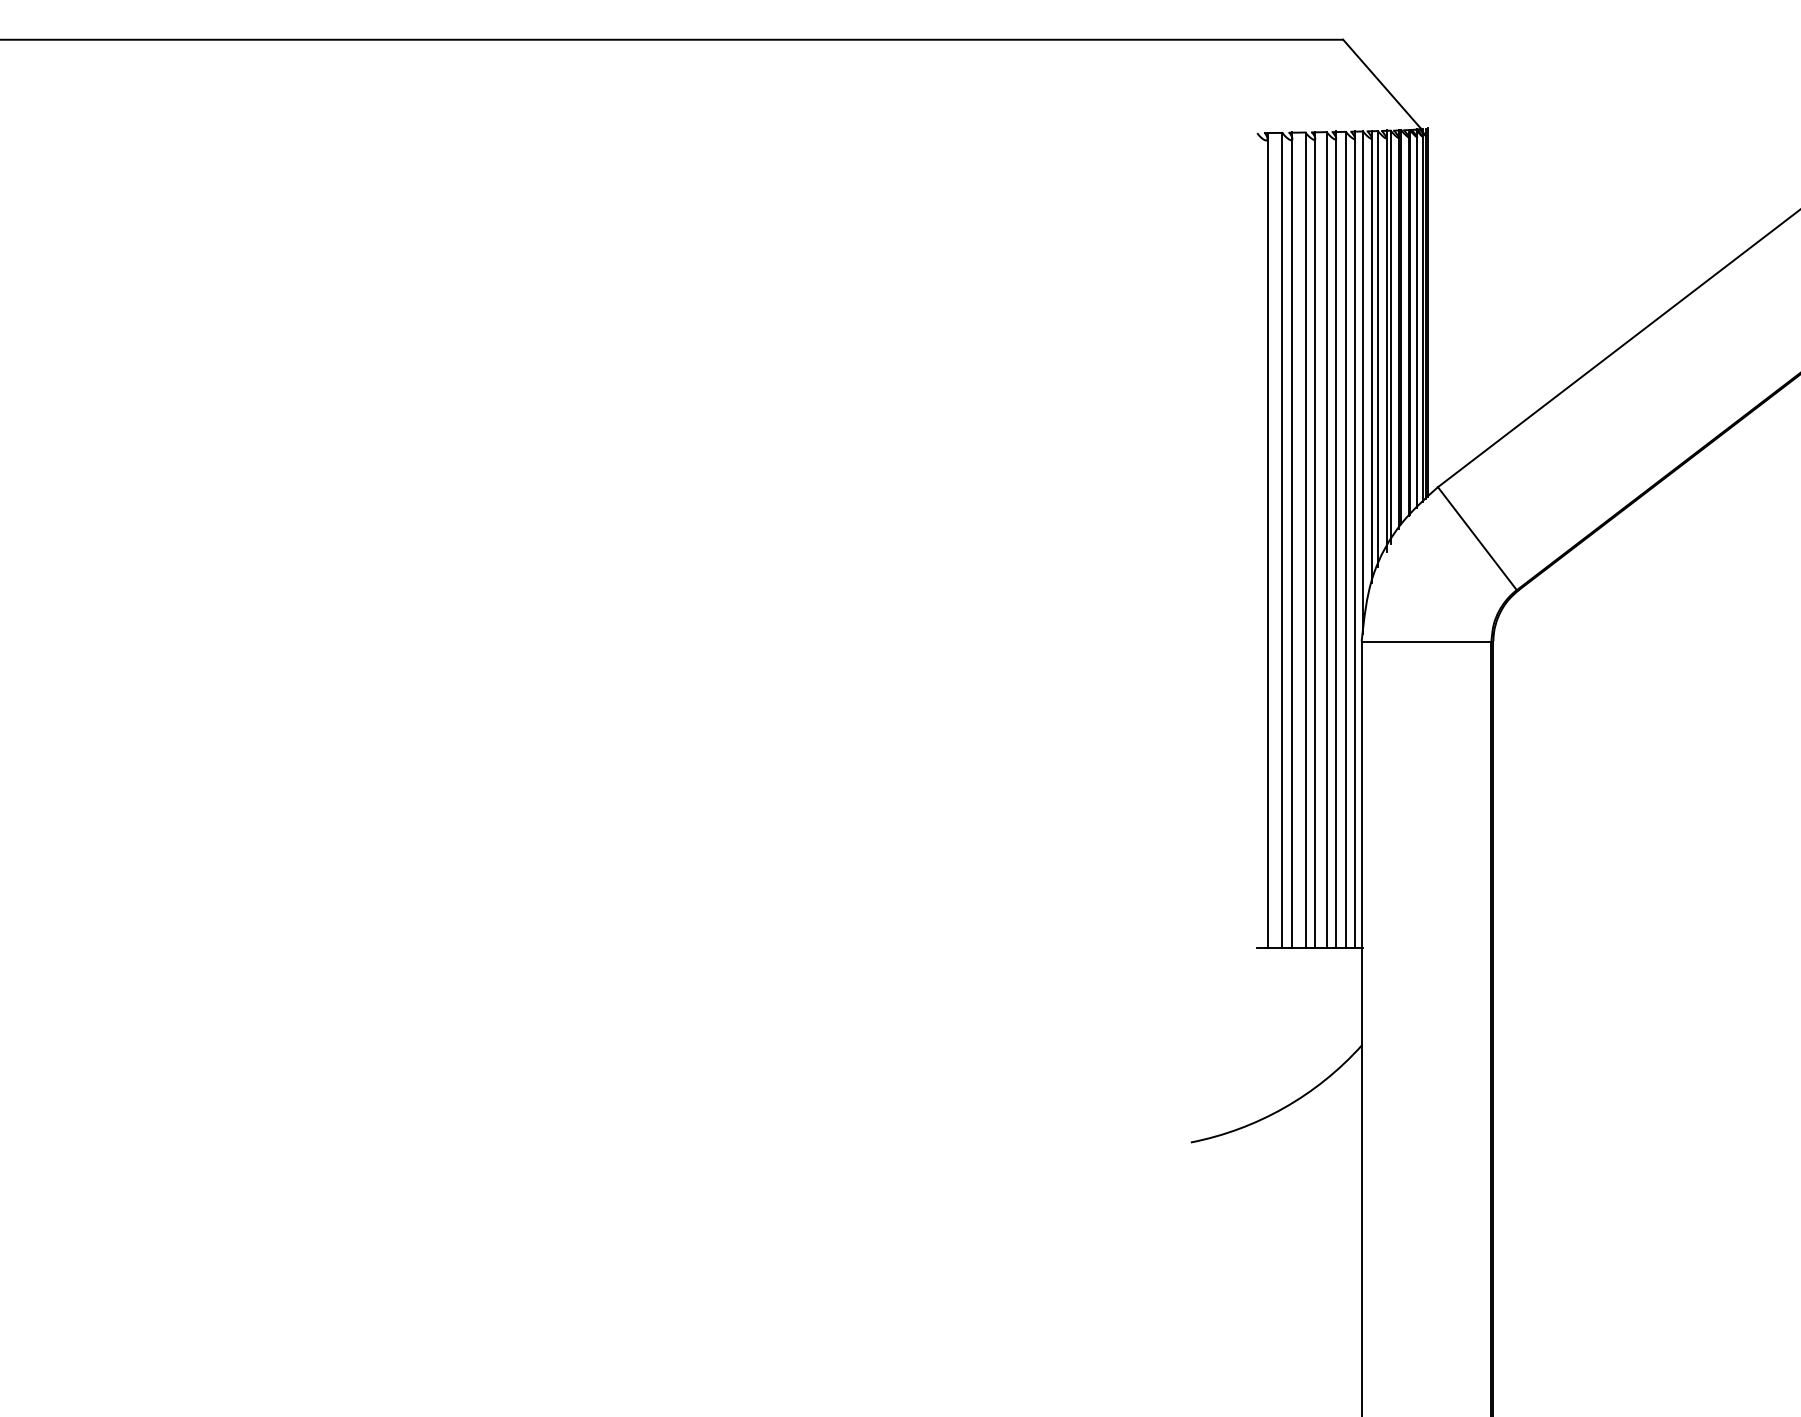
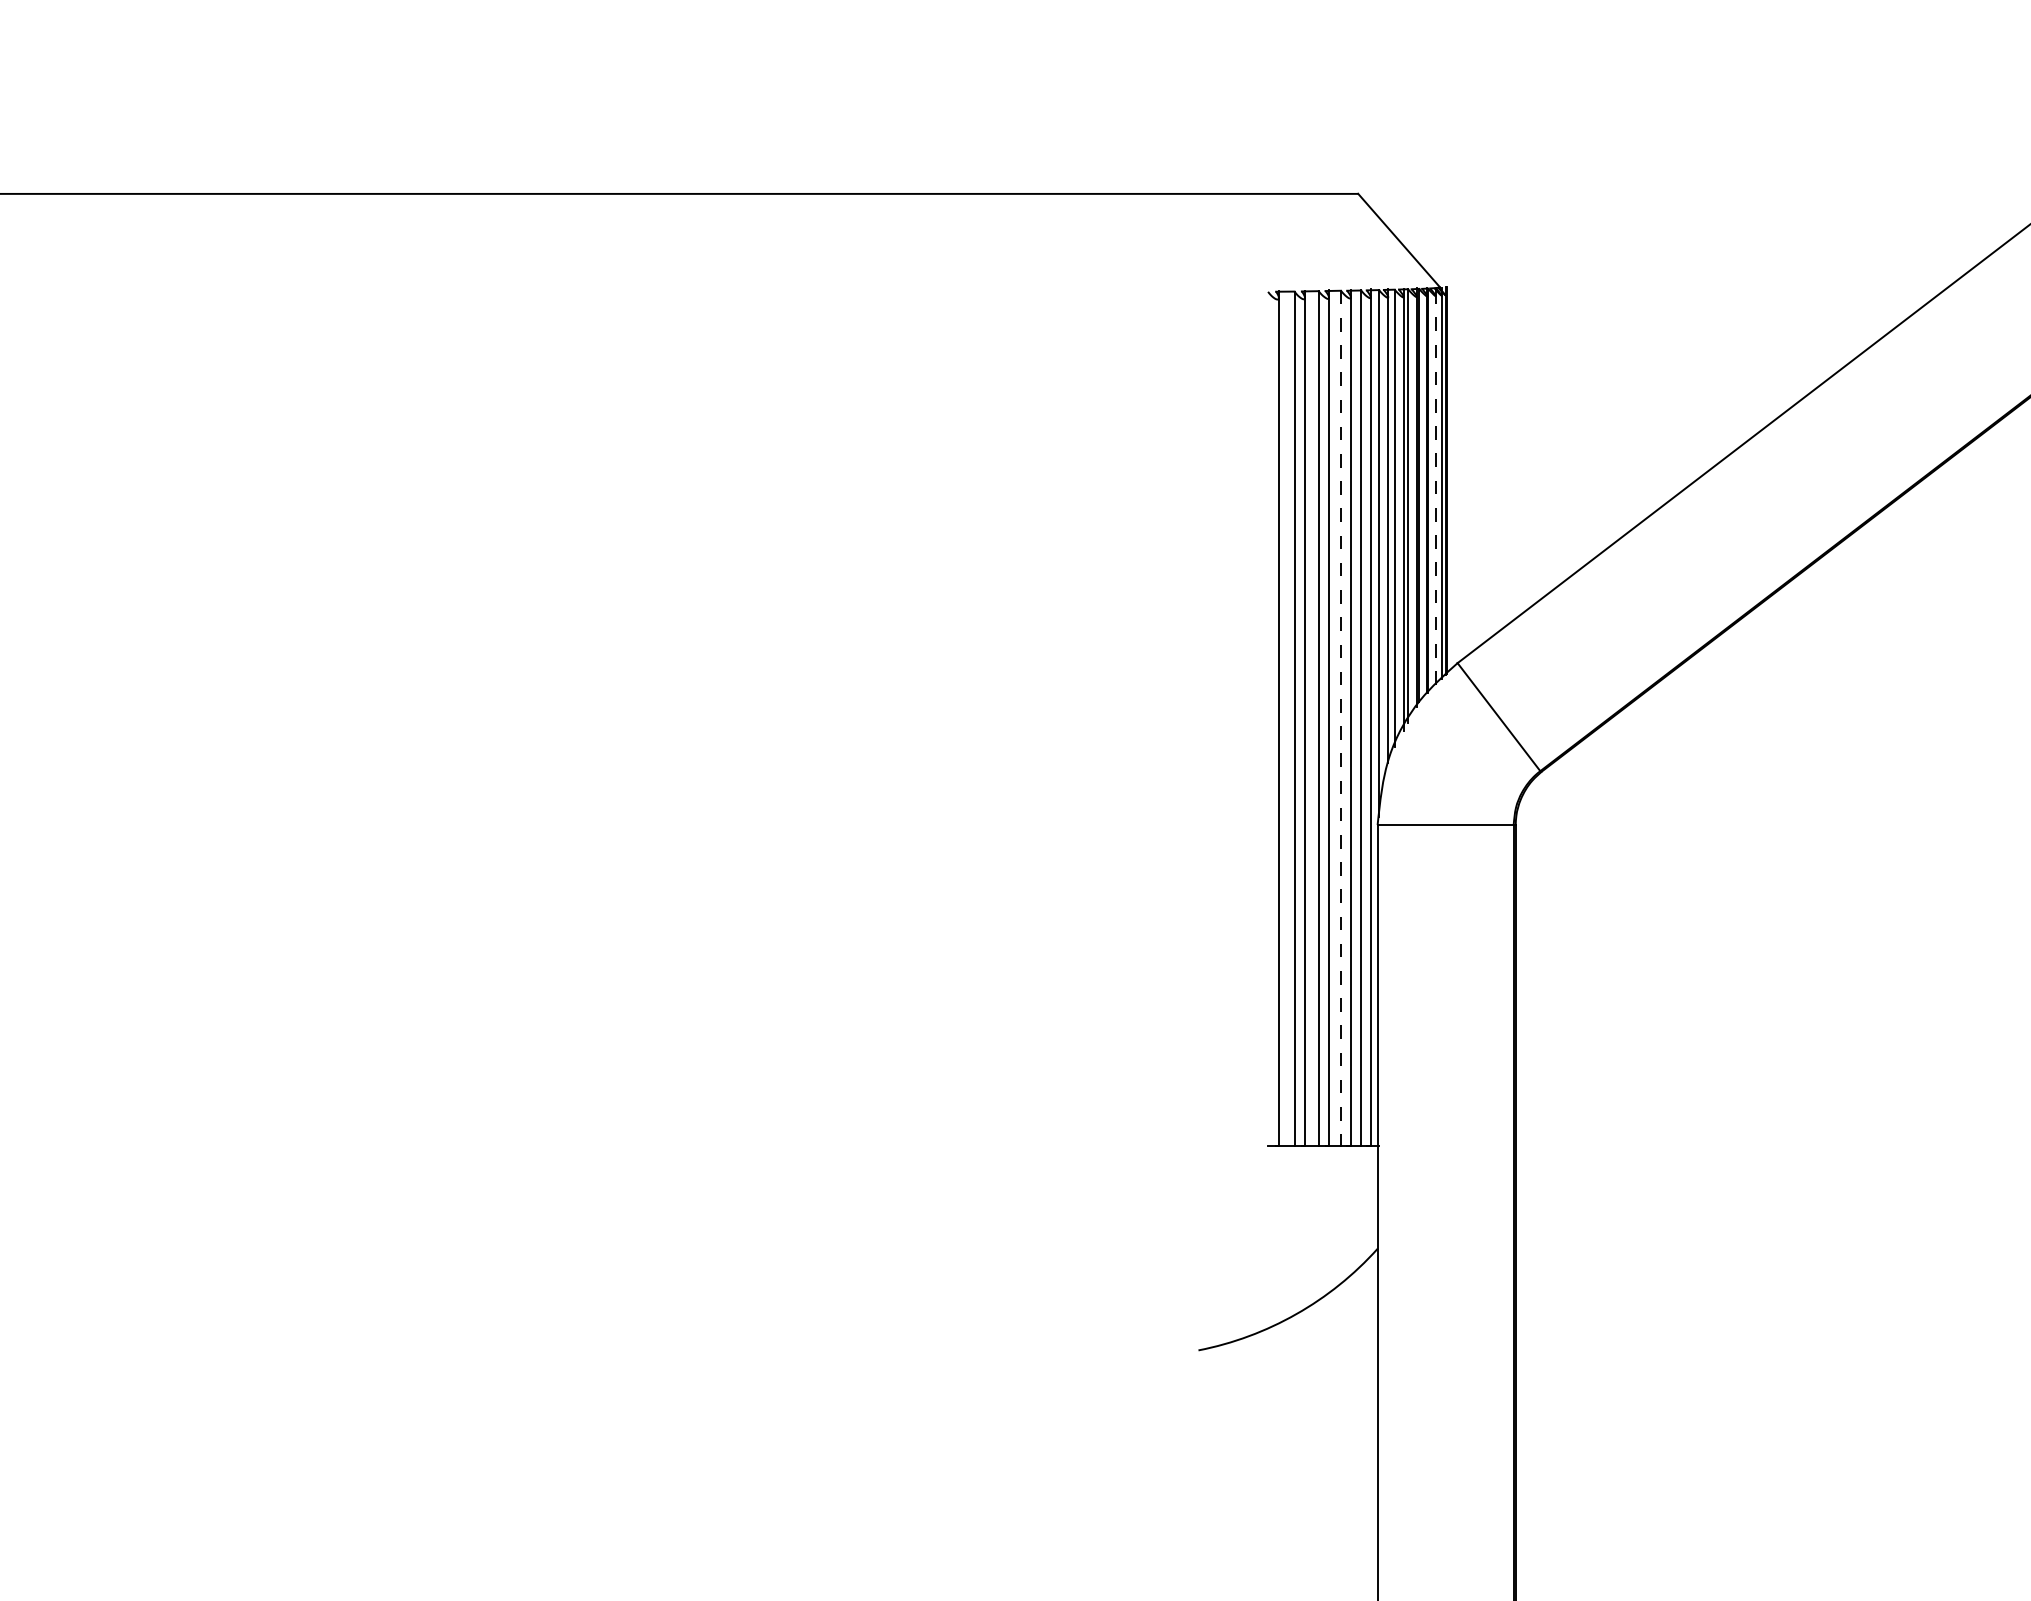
line: (1416, 317) -> (1435, 485), solid -> dashed
line: (1327, 539) -> (1341, 718), solid -> dashed

